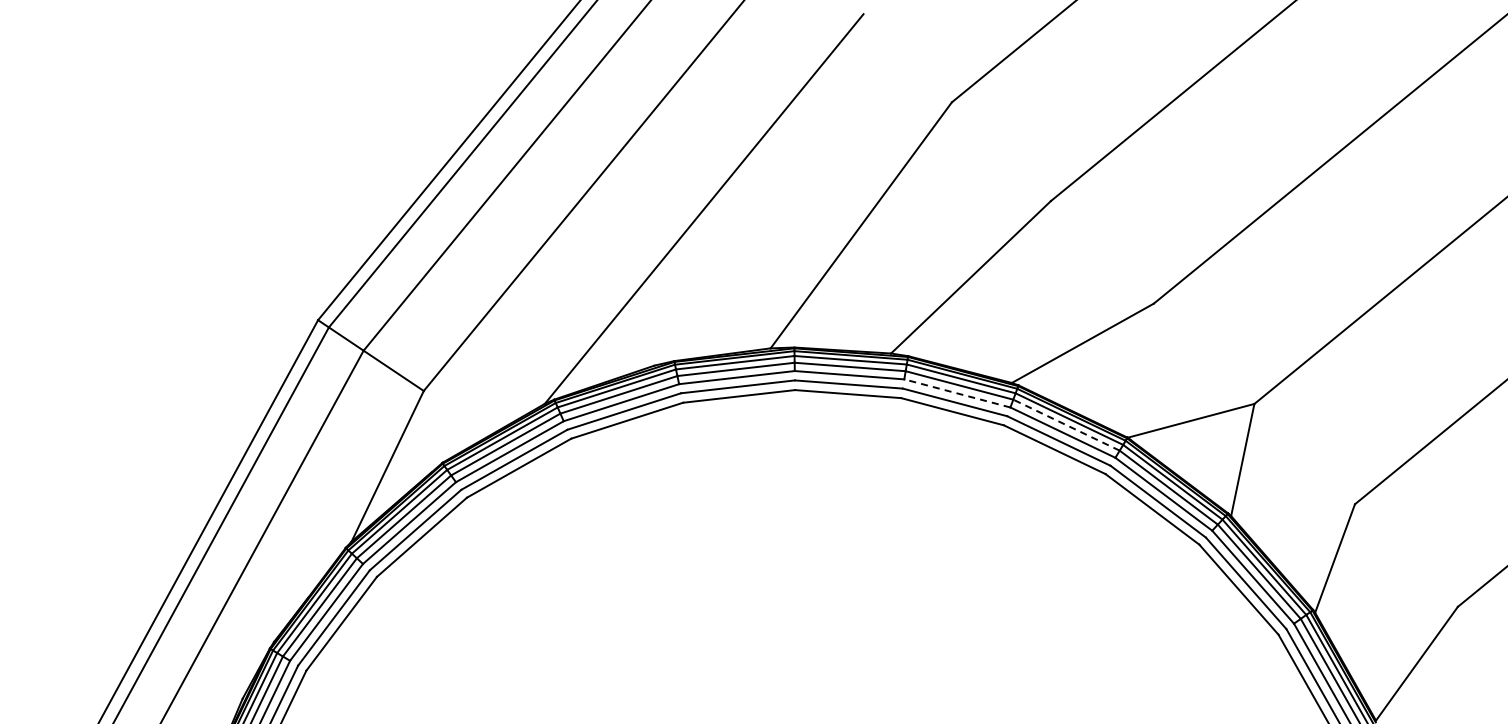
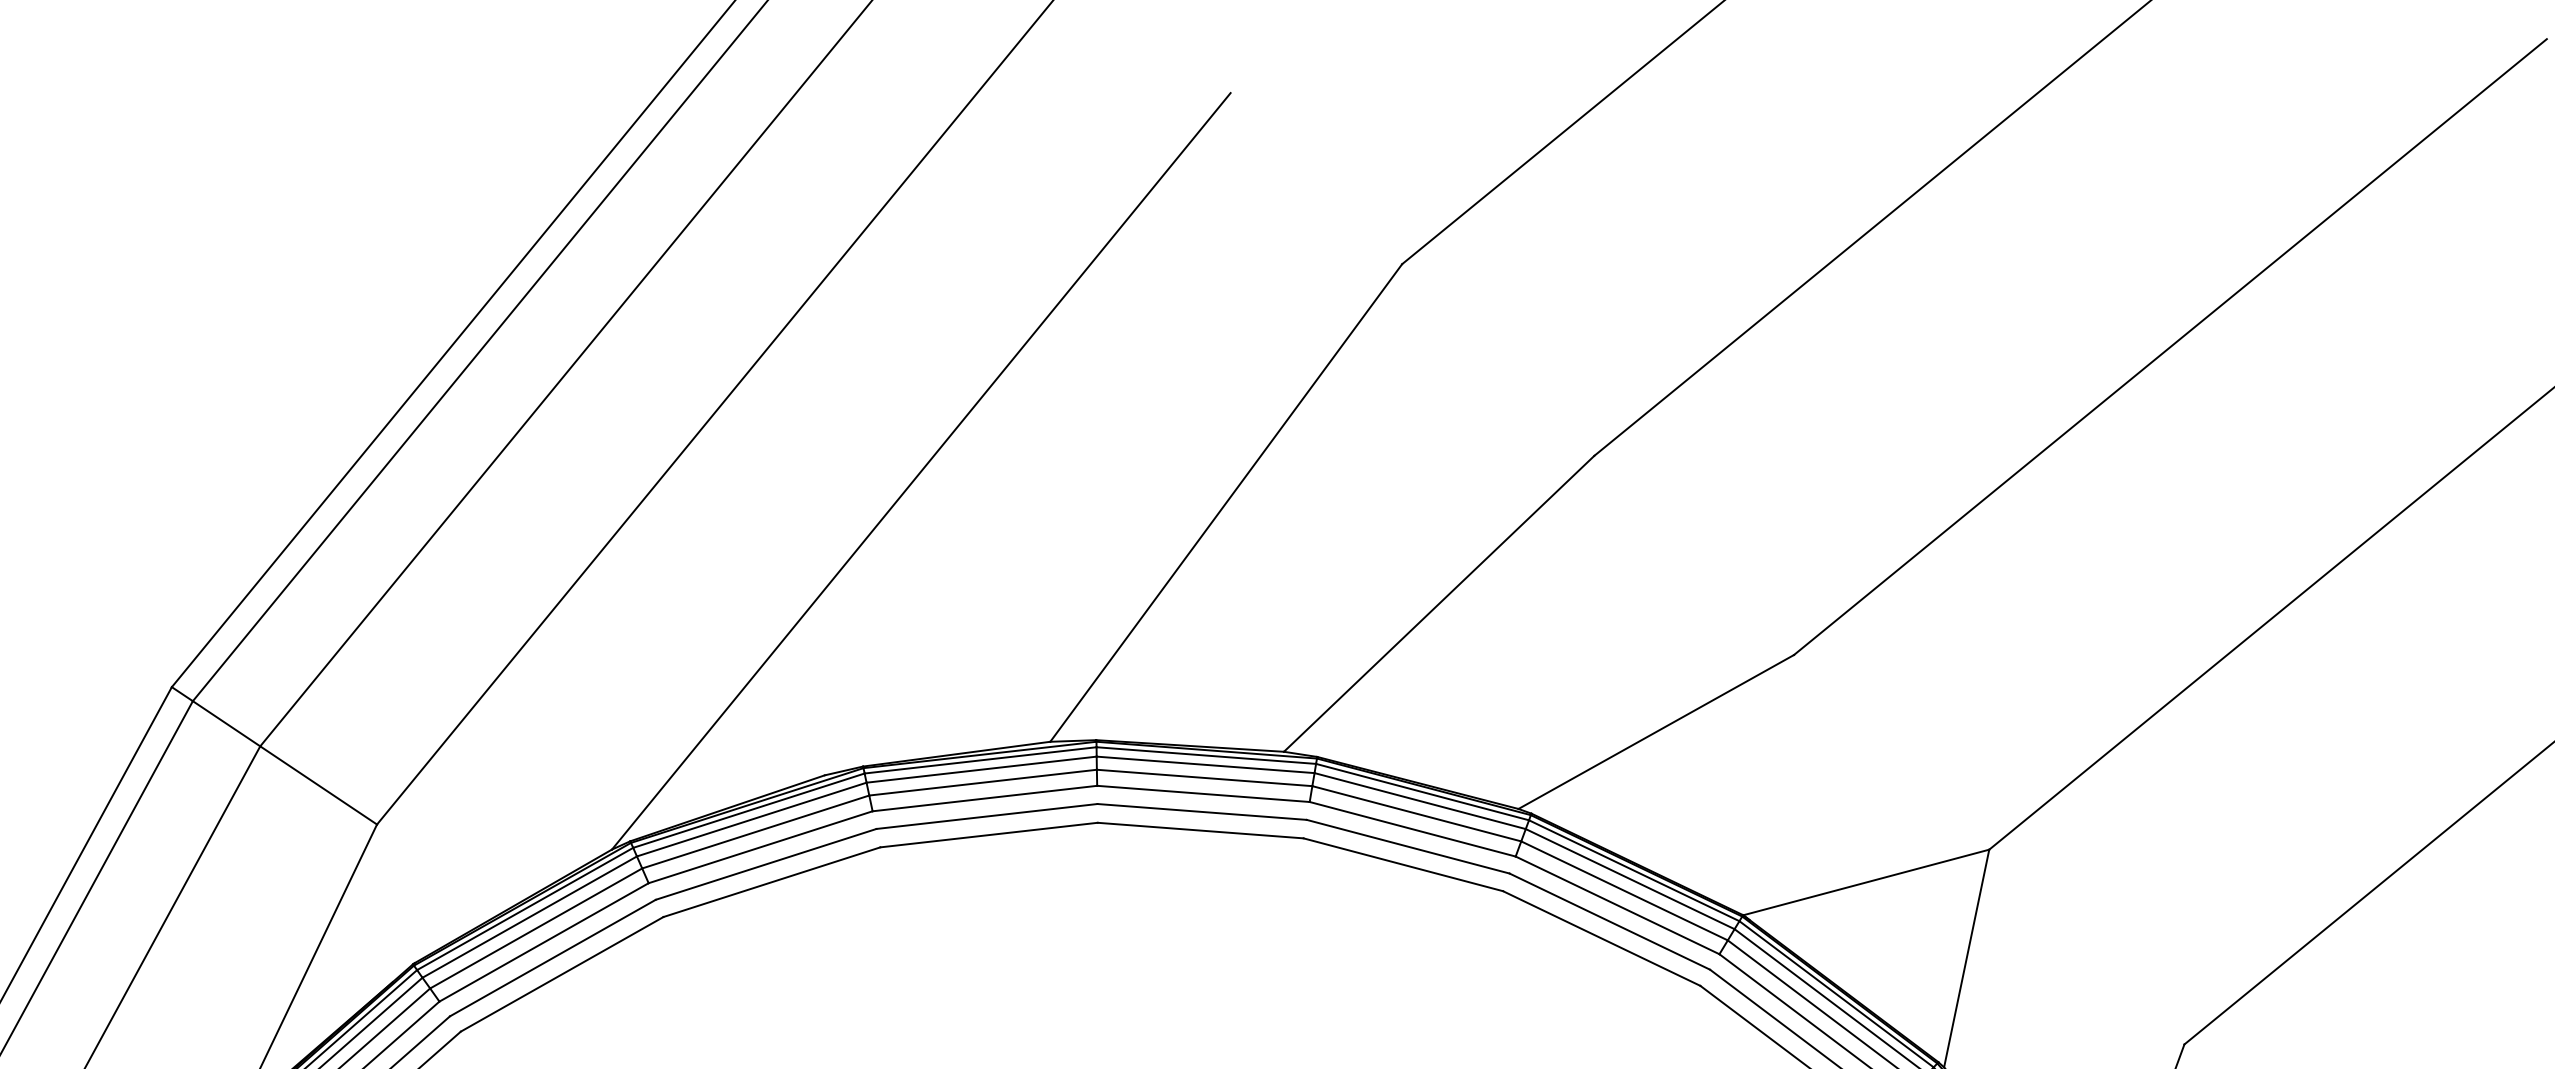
line: (957, 393) -> (1412, 829), dashed -> solid
line: (1066, 424) -> (1624, 889), dashed -> solid

